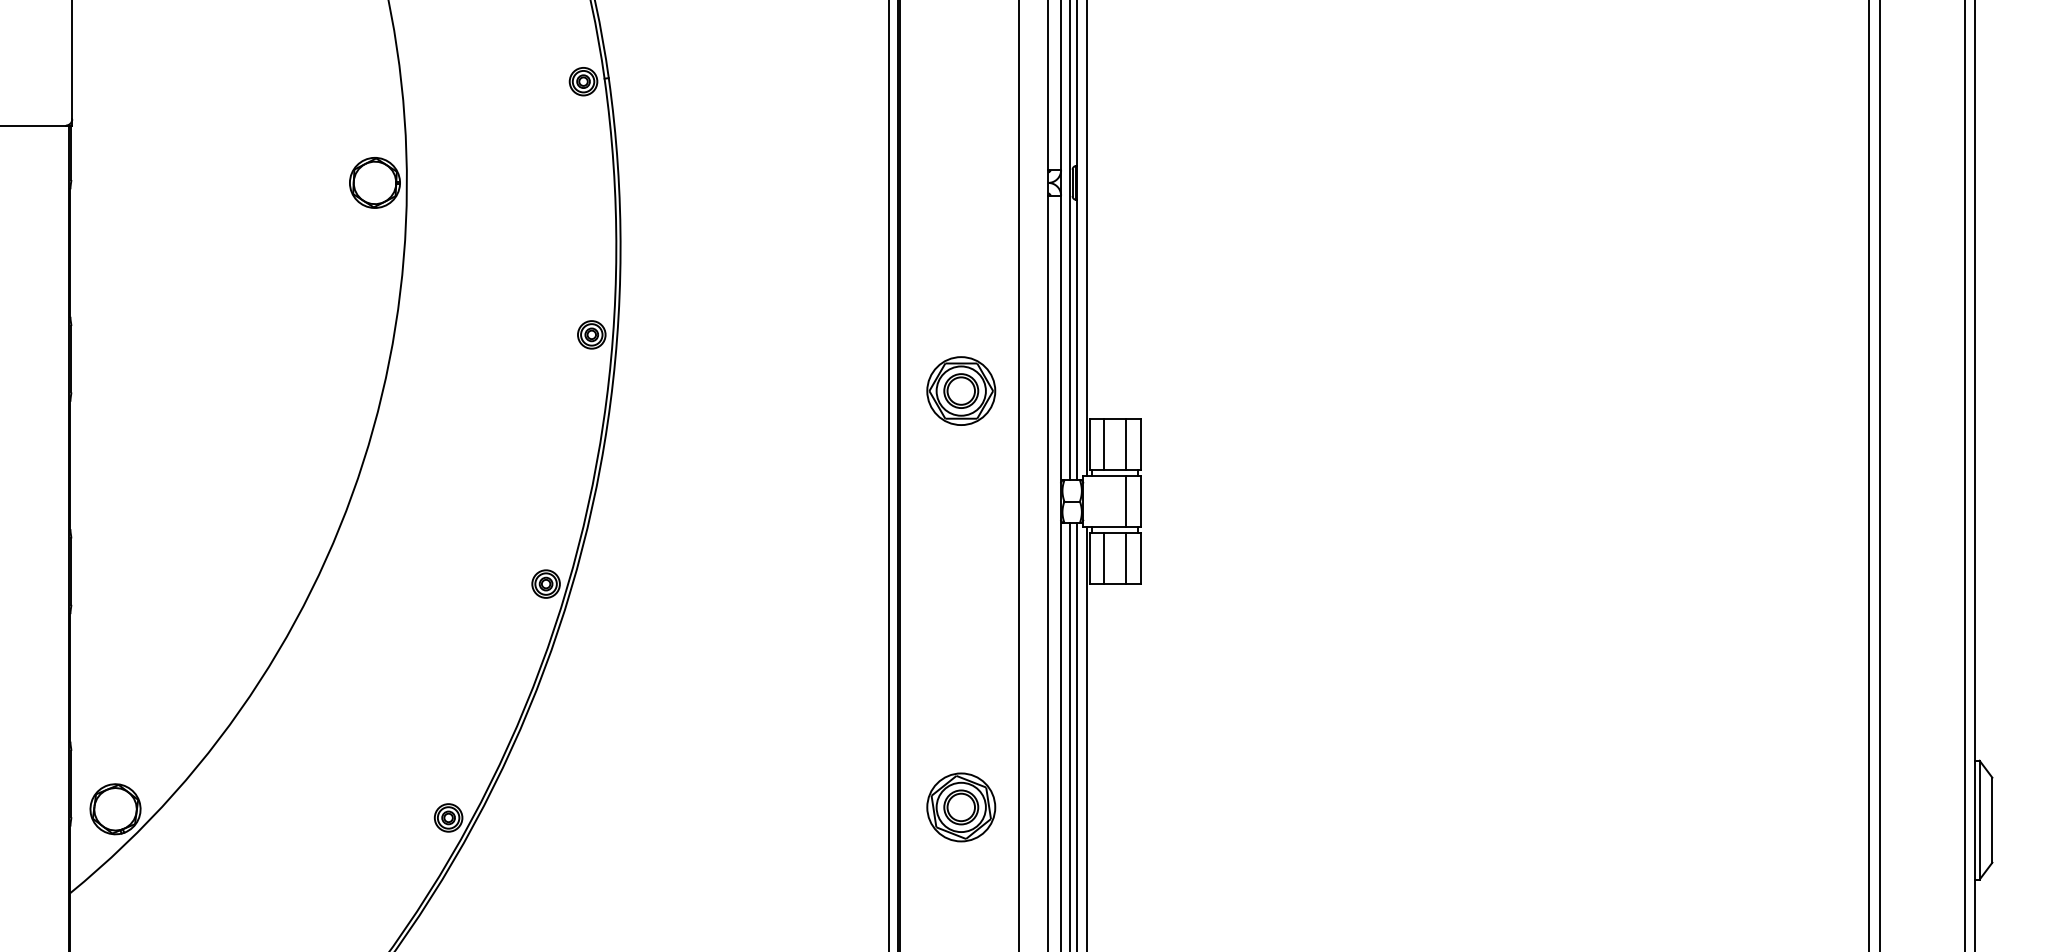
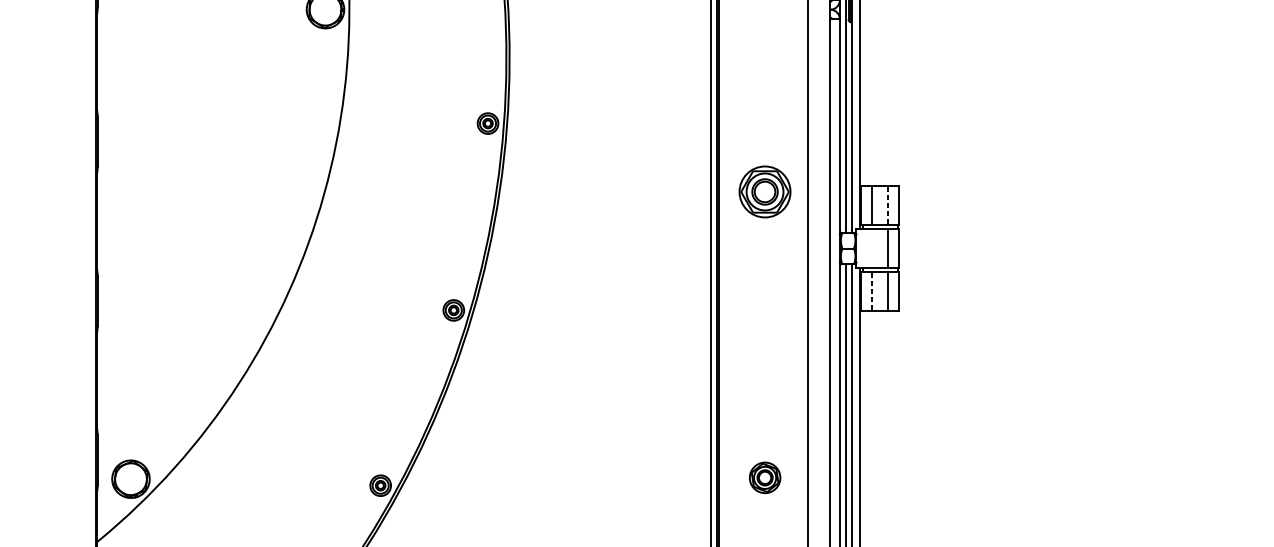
part: (961, 390) -> (765, 191), moved
line: (1125, 443) -> (888, 205), solid -> dashed
line: (1104, 559) -> (872, 291), solid -> dashed
part: (961, 807) -> (765, 477), size x0.6

